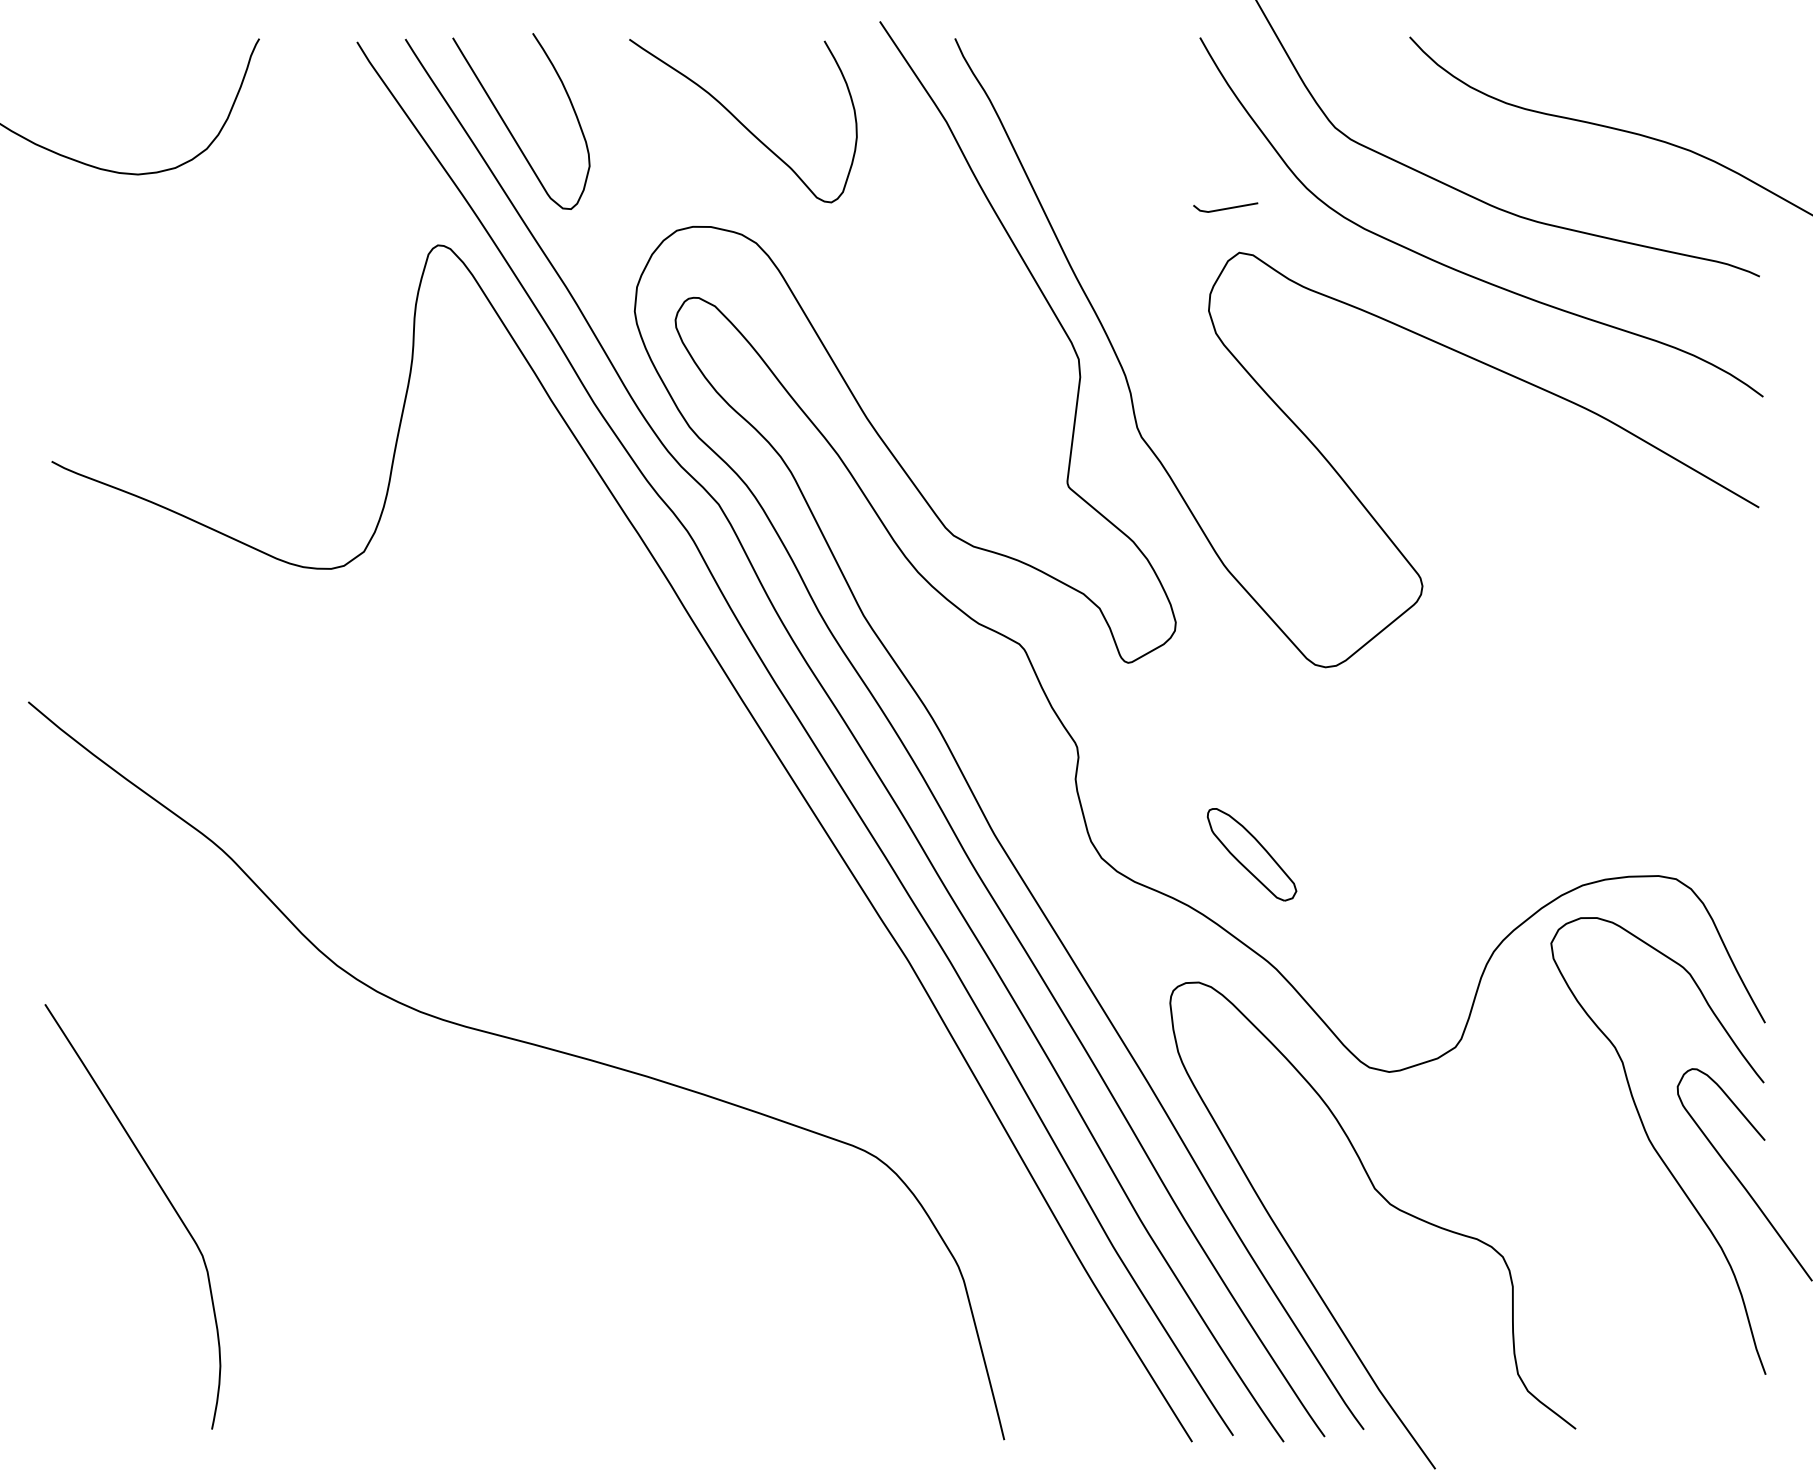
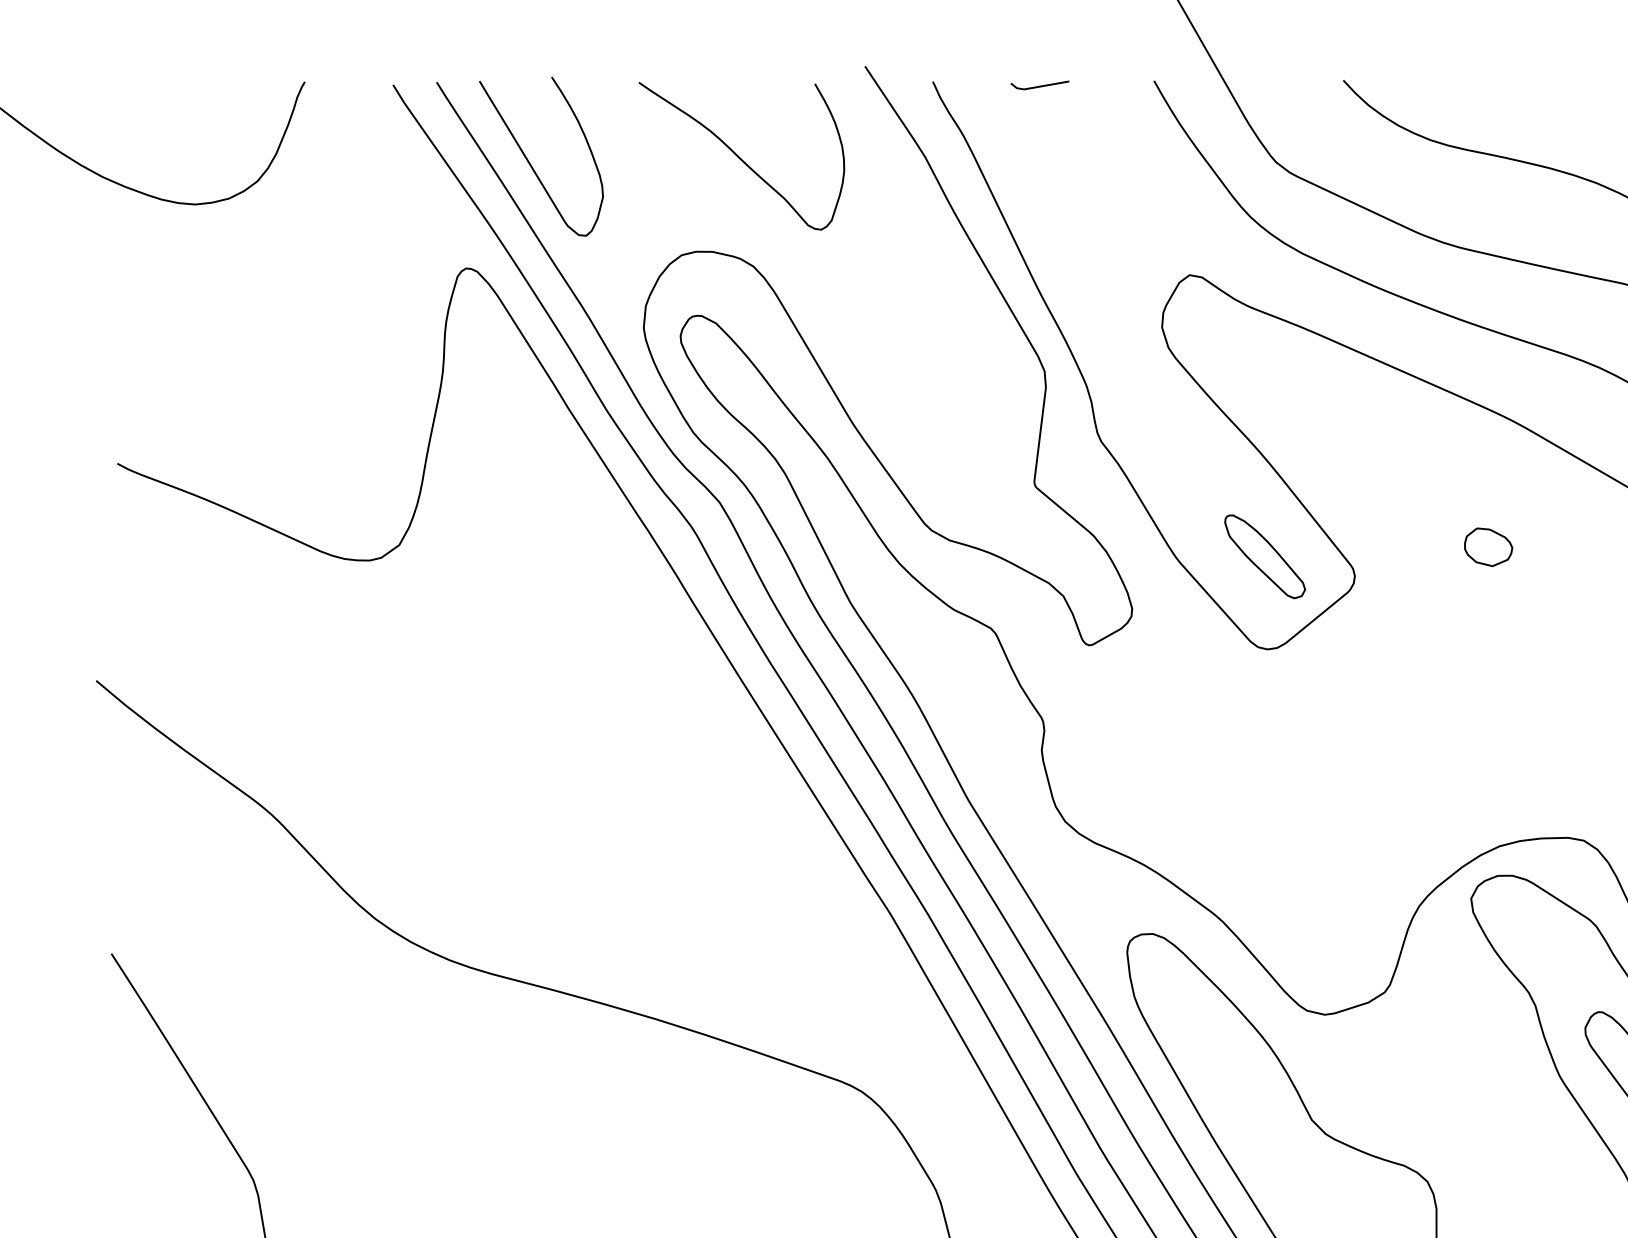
line: (1226, 207) -> (1040, 85), moved
part: (1570, 553) -> (1488, 546), added
part: (1251, 854) -> (1264, 556), moved

